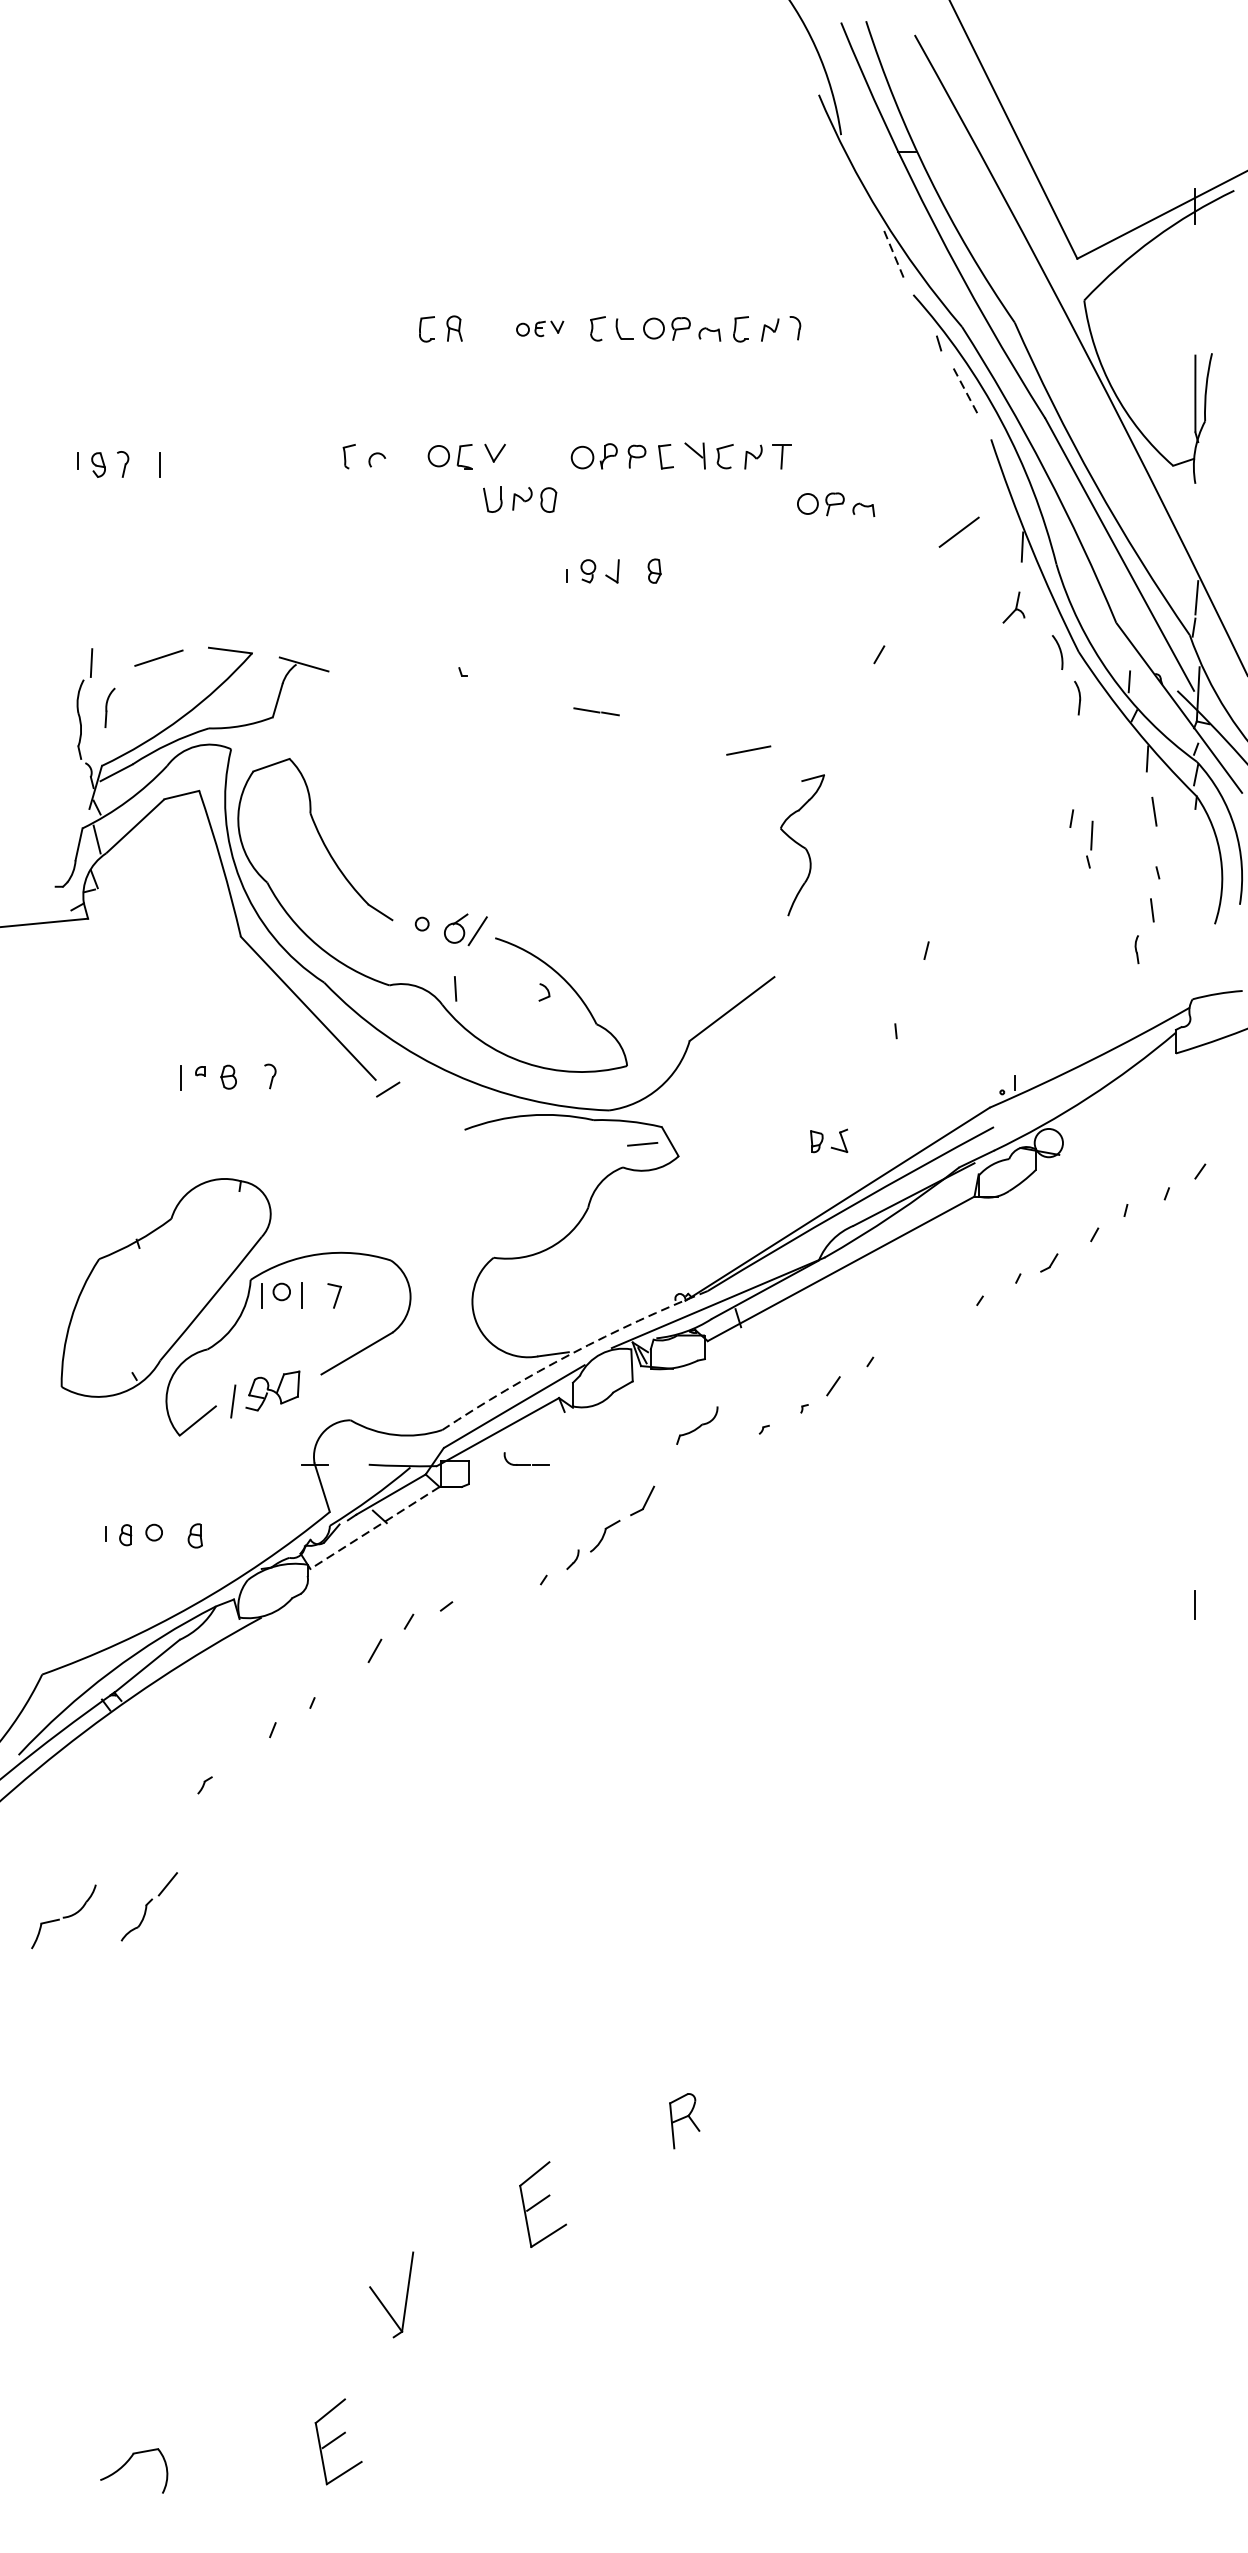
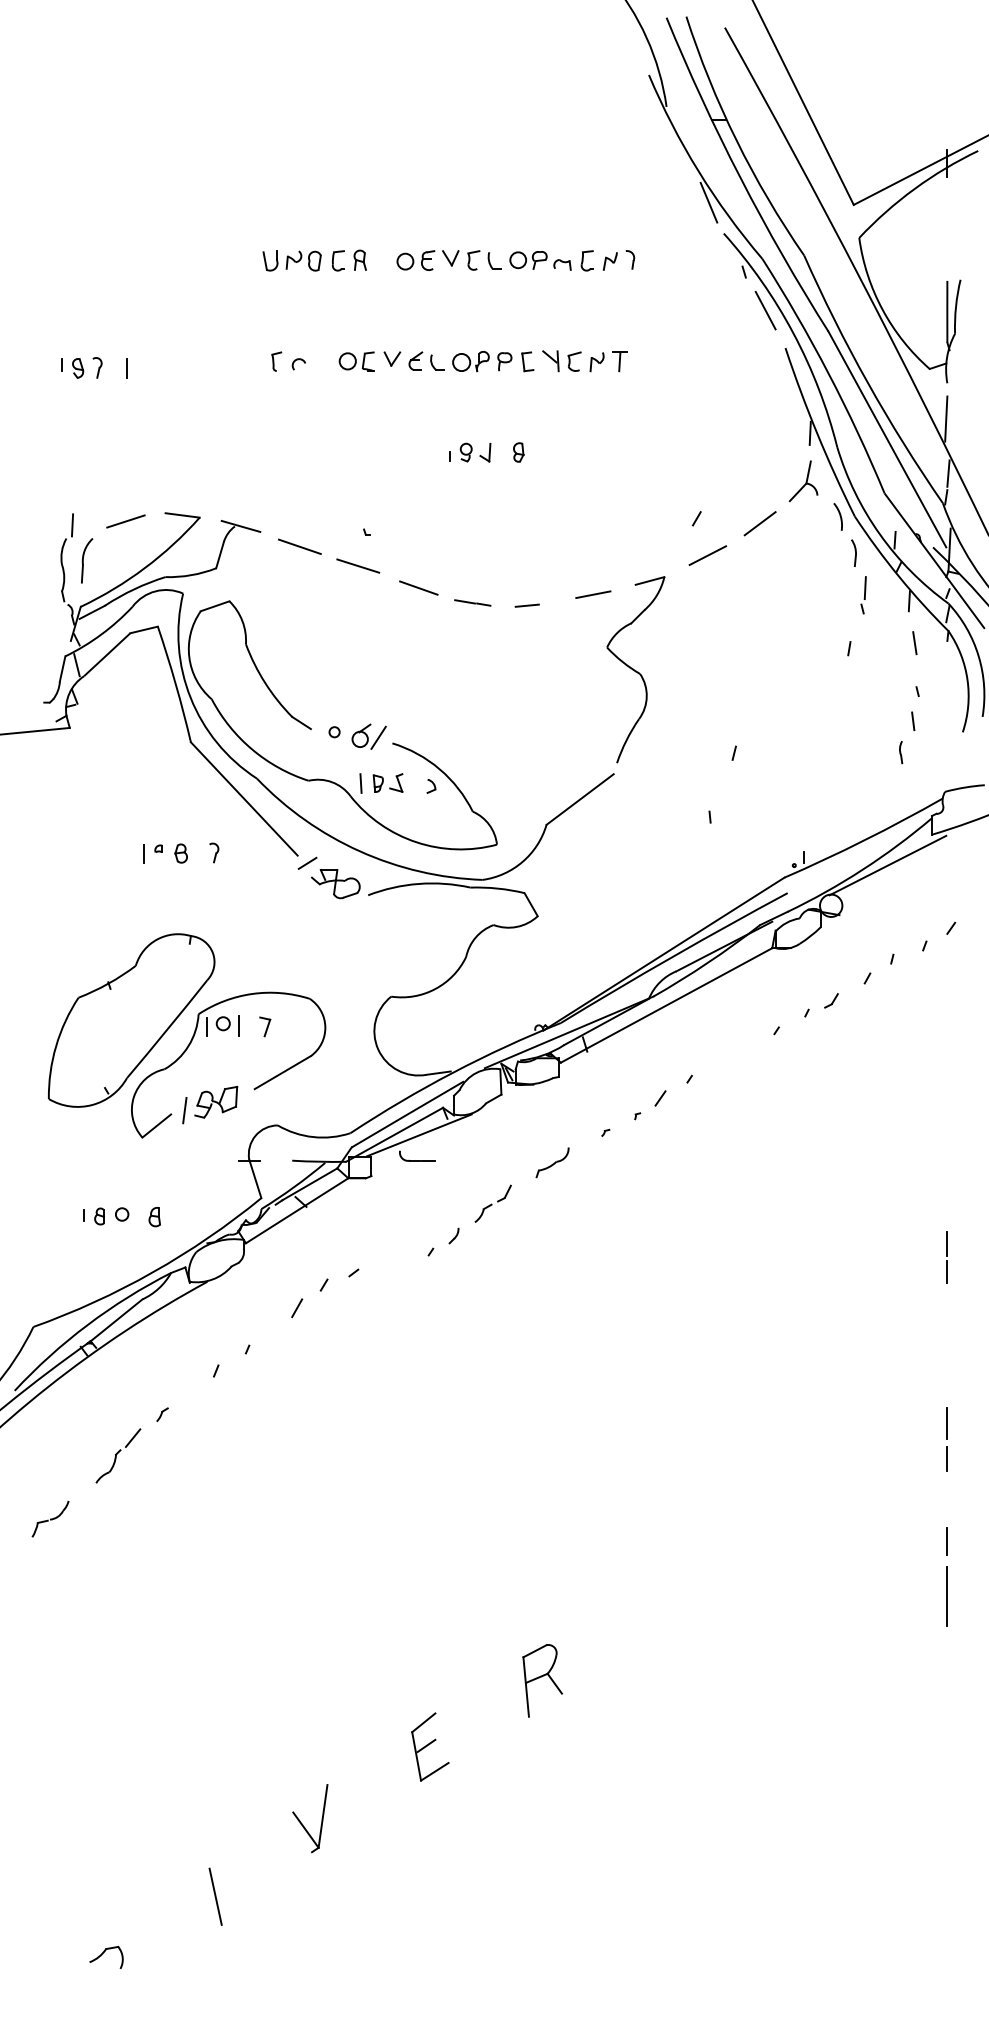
line: (895, 256) -> (709, 203), dashed -> solid
part: (539, 328) -> (427, 260), size x1.67
line: (965, 393) -> (765, 311), dashed -> solid
part: (538, 455) -> (426, 360), added
part: (519, 499) -> (291, 260), moved
part: (835, 504) -> (662, 399), removed
line: (1194, 528) -> (946, 418), added
line: (958, 532) -> (759, 523), moved
part: (1013, 607) -> (803, 481), size x1.67
line: (377, 689) -> (299, 546), added
line: (892, 701) -> (707, 555), added
part: (110, 707) -> (87, 560), size x1.43
line: (596, 711) -> (472, 602), moved
line: (452, 713) -> (358, 565), added
line: (528, 741) -> (418, 587), added
part: (801, 844) -> (635, 669), size x1.67
part: (1089, 844) -> (863, 595), moved
line: (1119, 1092) -> (887, 865), added
part: (423, 1116) -> (335, 884), added
part: (828, 1140) -> (387, 782), moved
line: (641, 1144) -> (526, 605), moved
arc: (571, 1353) -> (452, 1072), dashed -> solid
part: (697, 1425) -> (552, 1162), moved
line: (529, 1432) -> (419, 1135), added
part: (621, 1518) -> (492, 1203), size x0.71
line: (375, 1527) -> (297, 1210), dashed -> solid
line: (1195, 1570) -> (947, 1244), added
line: (1195, 1796) -> (947, 1423), added
line: (1195, 1840) -> (947, 1458), added
part: (149, 1906) -> (118, 1455), moved
part: (63, 1917) -> (50, 1519), size x0.71
line: (1195, 1945) -> (947, 1541), added
line: (1195, 2014) -> (947, 1596), added
part: (684, 2120) -> (542, 1680), size x1.67
line: (271, 2393) -> (215, 1896), added
part: (338, 2441) -> (268, 1934), removed
part: (134, 2468) -> (106, 1956), size x0.62

